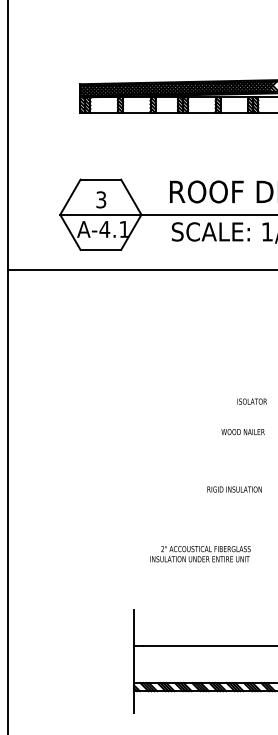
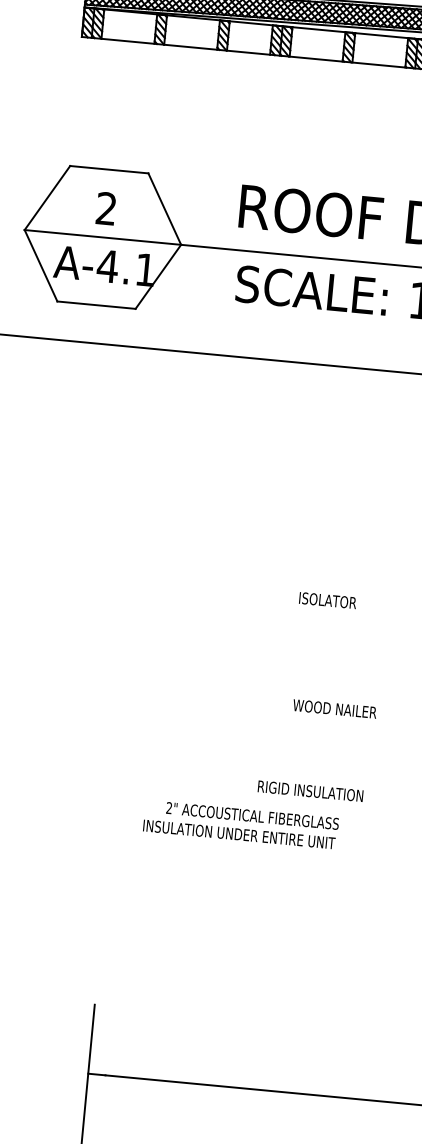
text: (101, 199) -> (106, 208), 3 -> 2
text: (251, 401) -> (326, 600), moved
text: (242, 432) -> (333, 709), moved
text: (200, 554) -> (241, 825), moved

